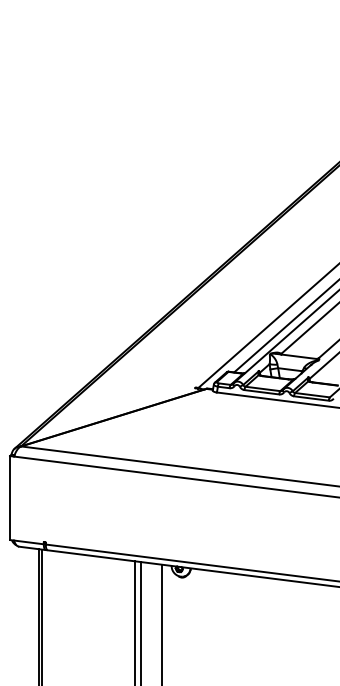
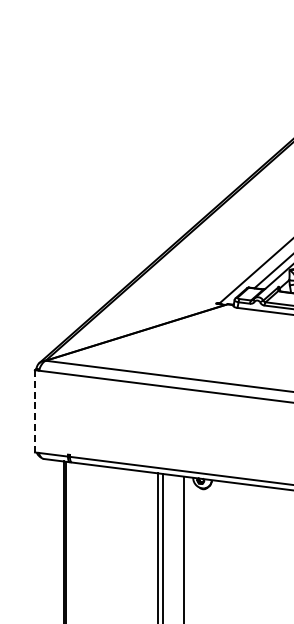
line: (10, 498) -> (35, 411), solid -> dashed

